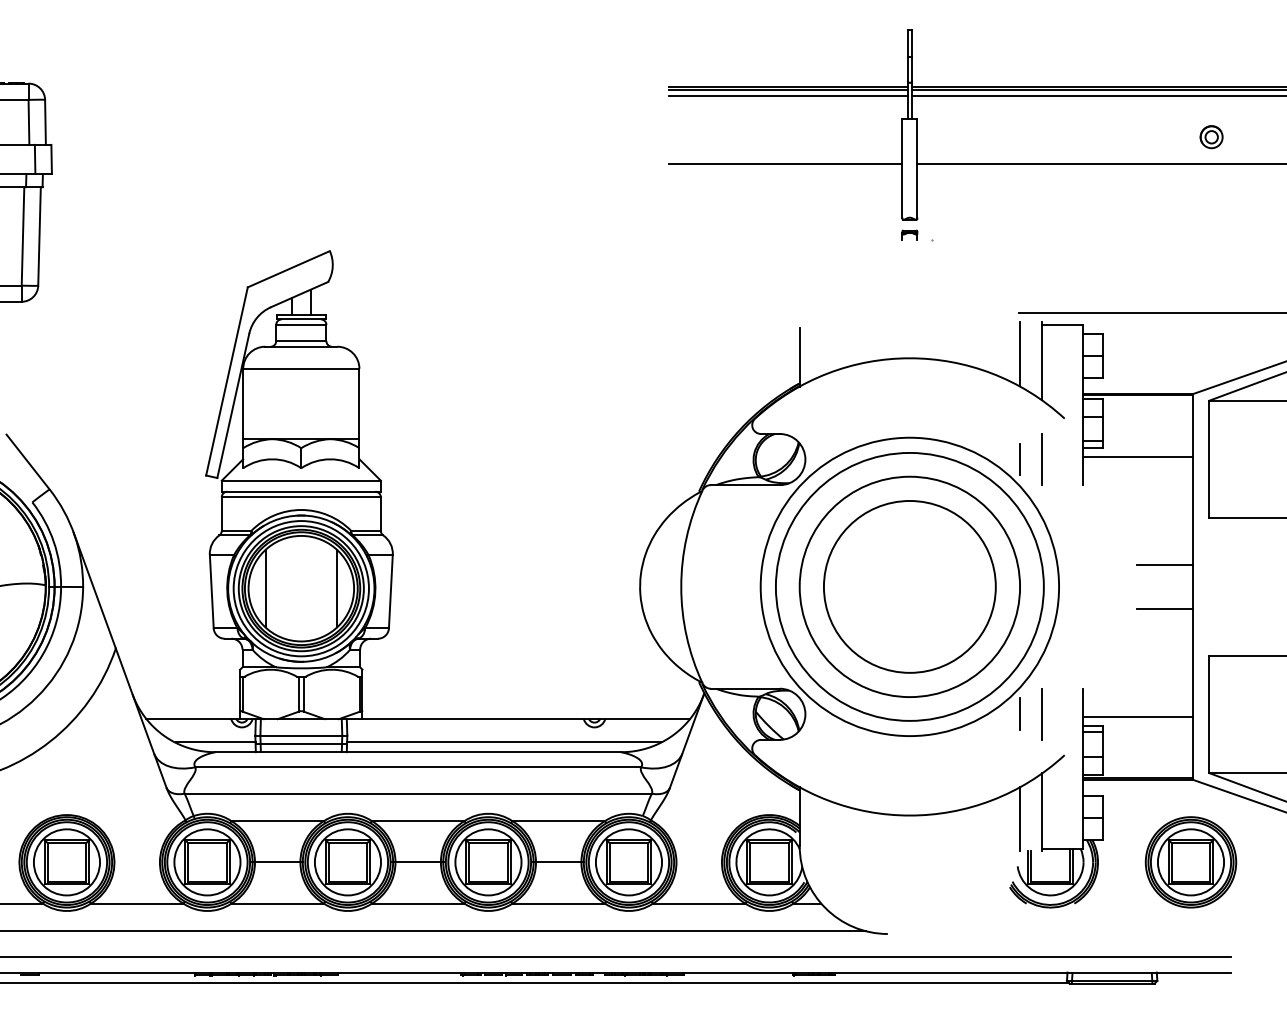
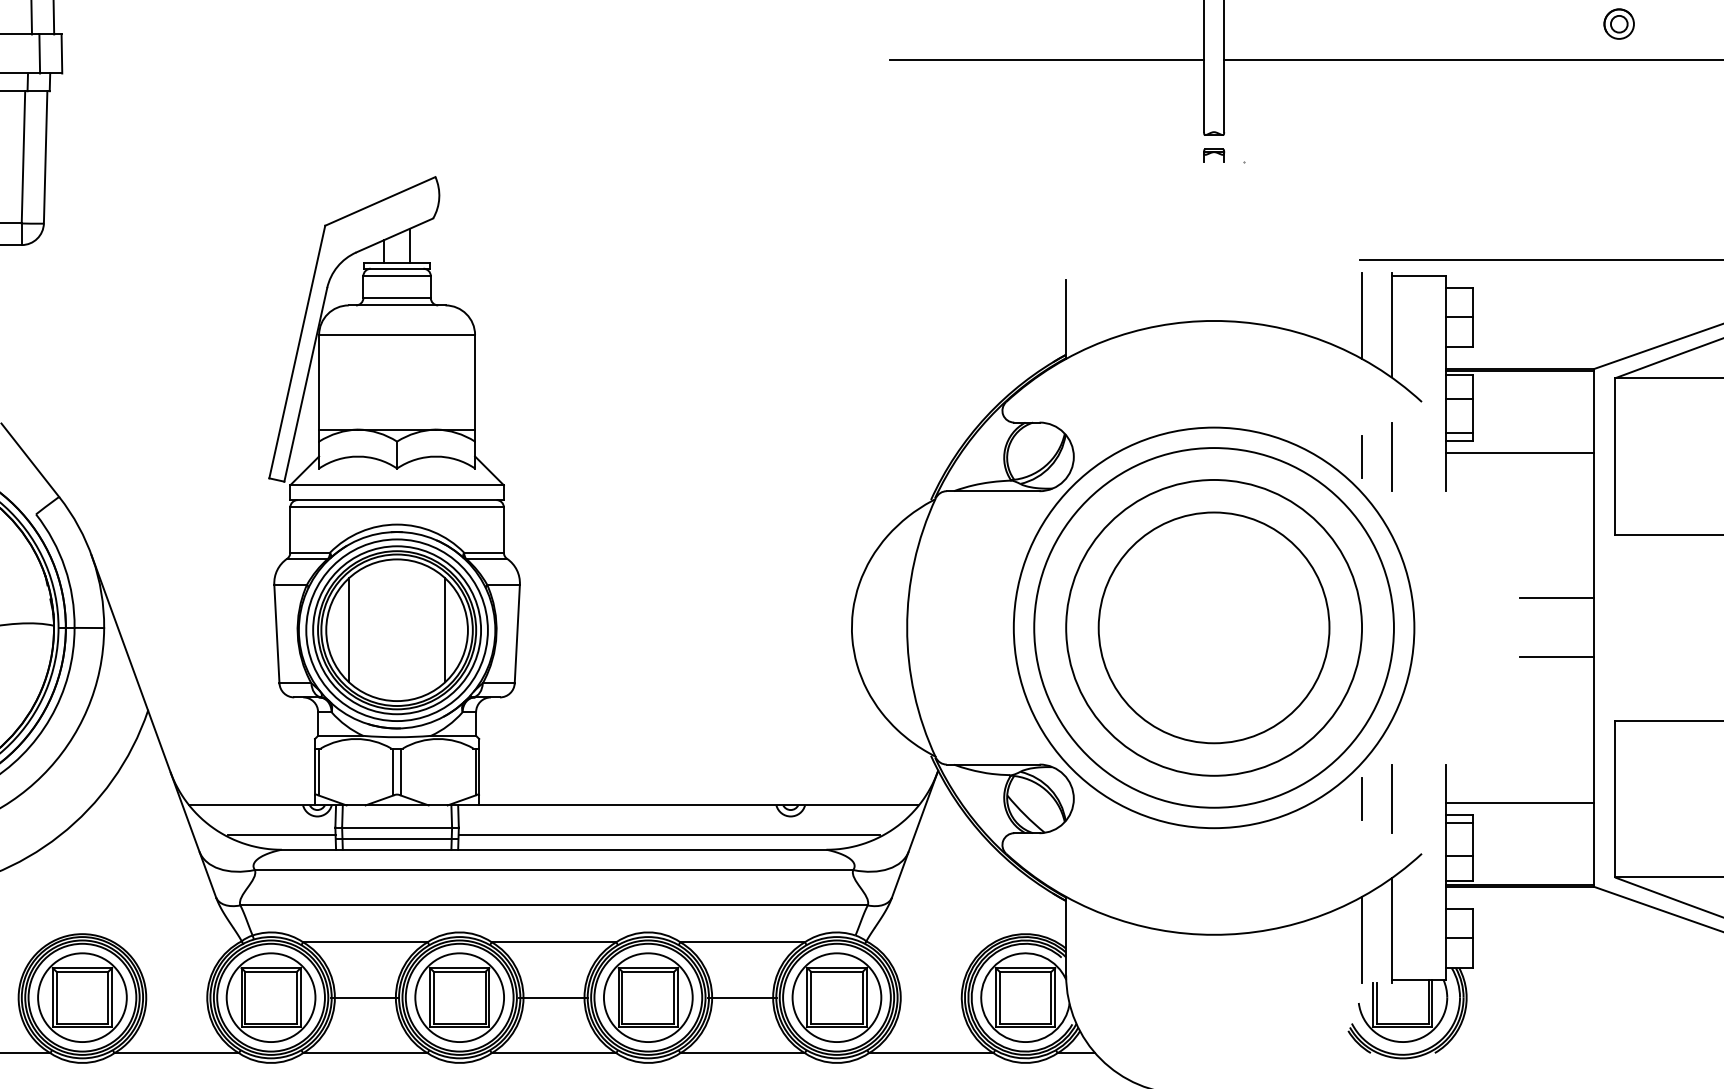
part: (1190, 862) -> (1590, 997), removed

